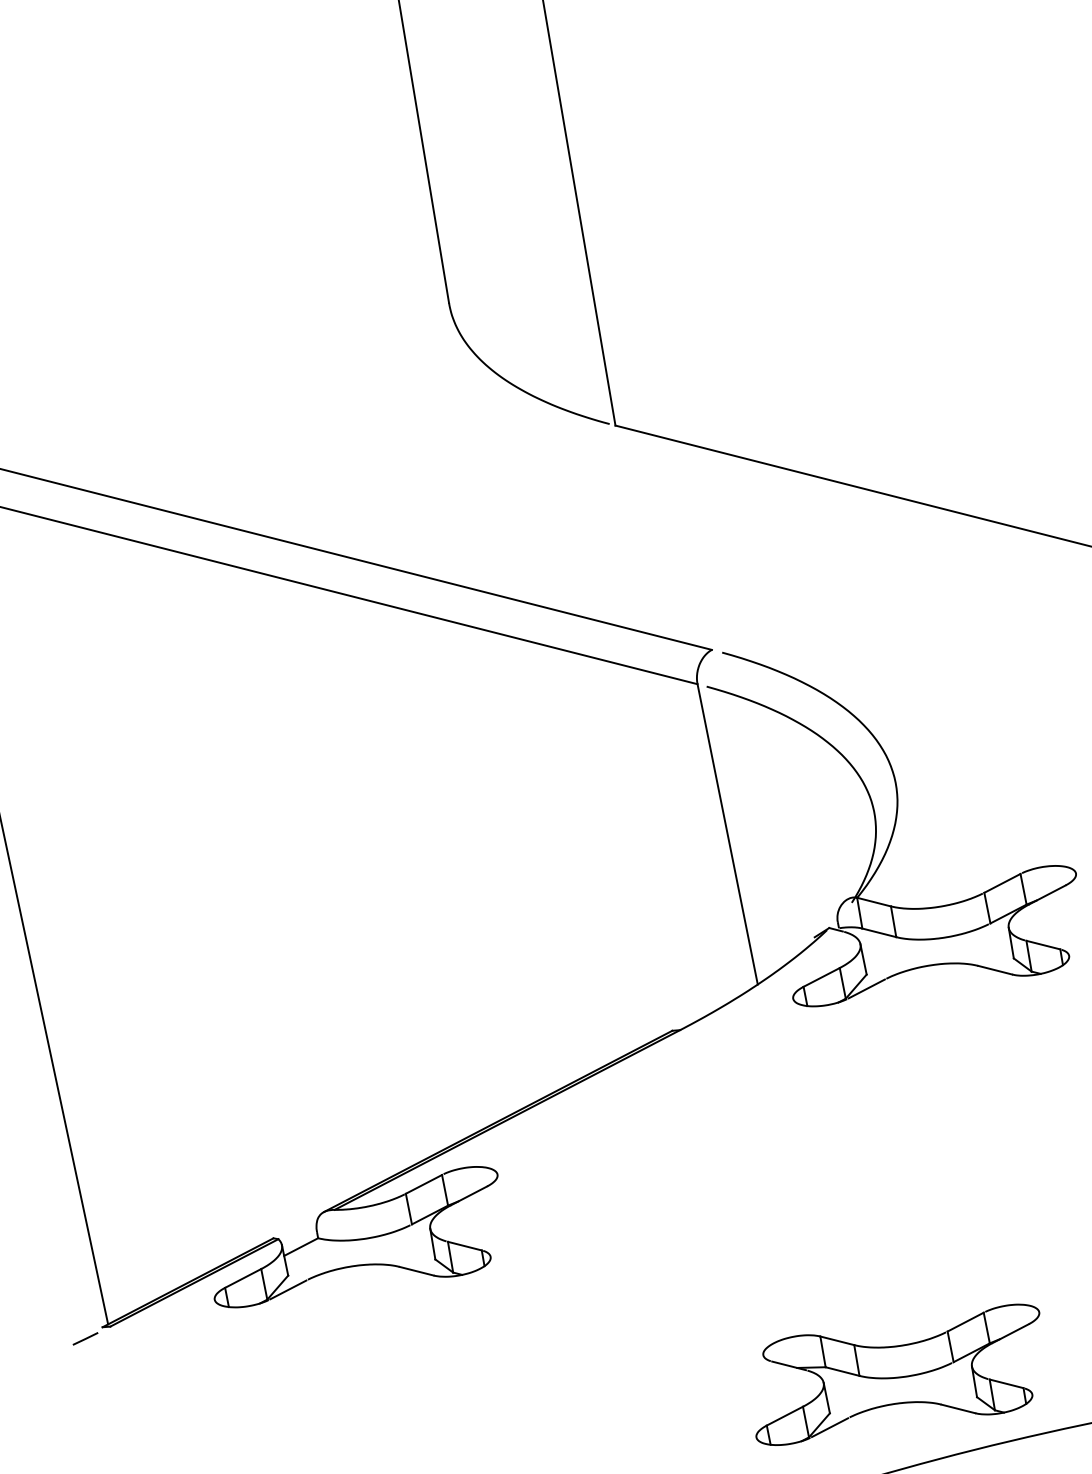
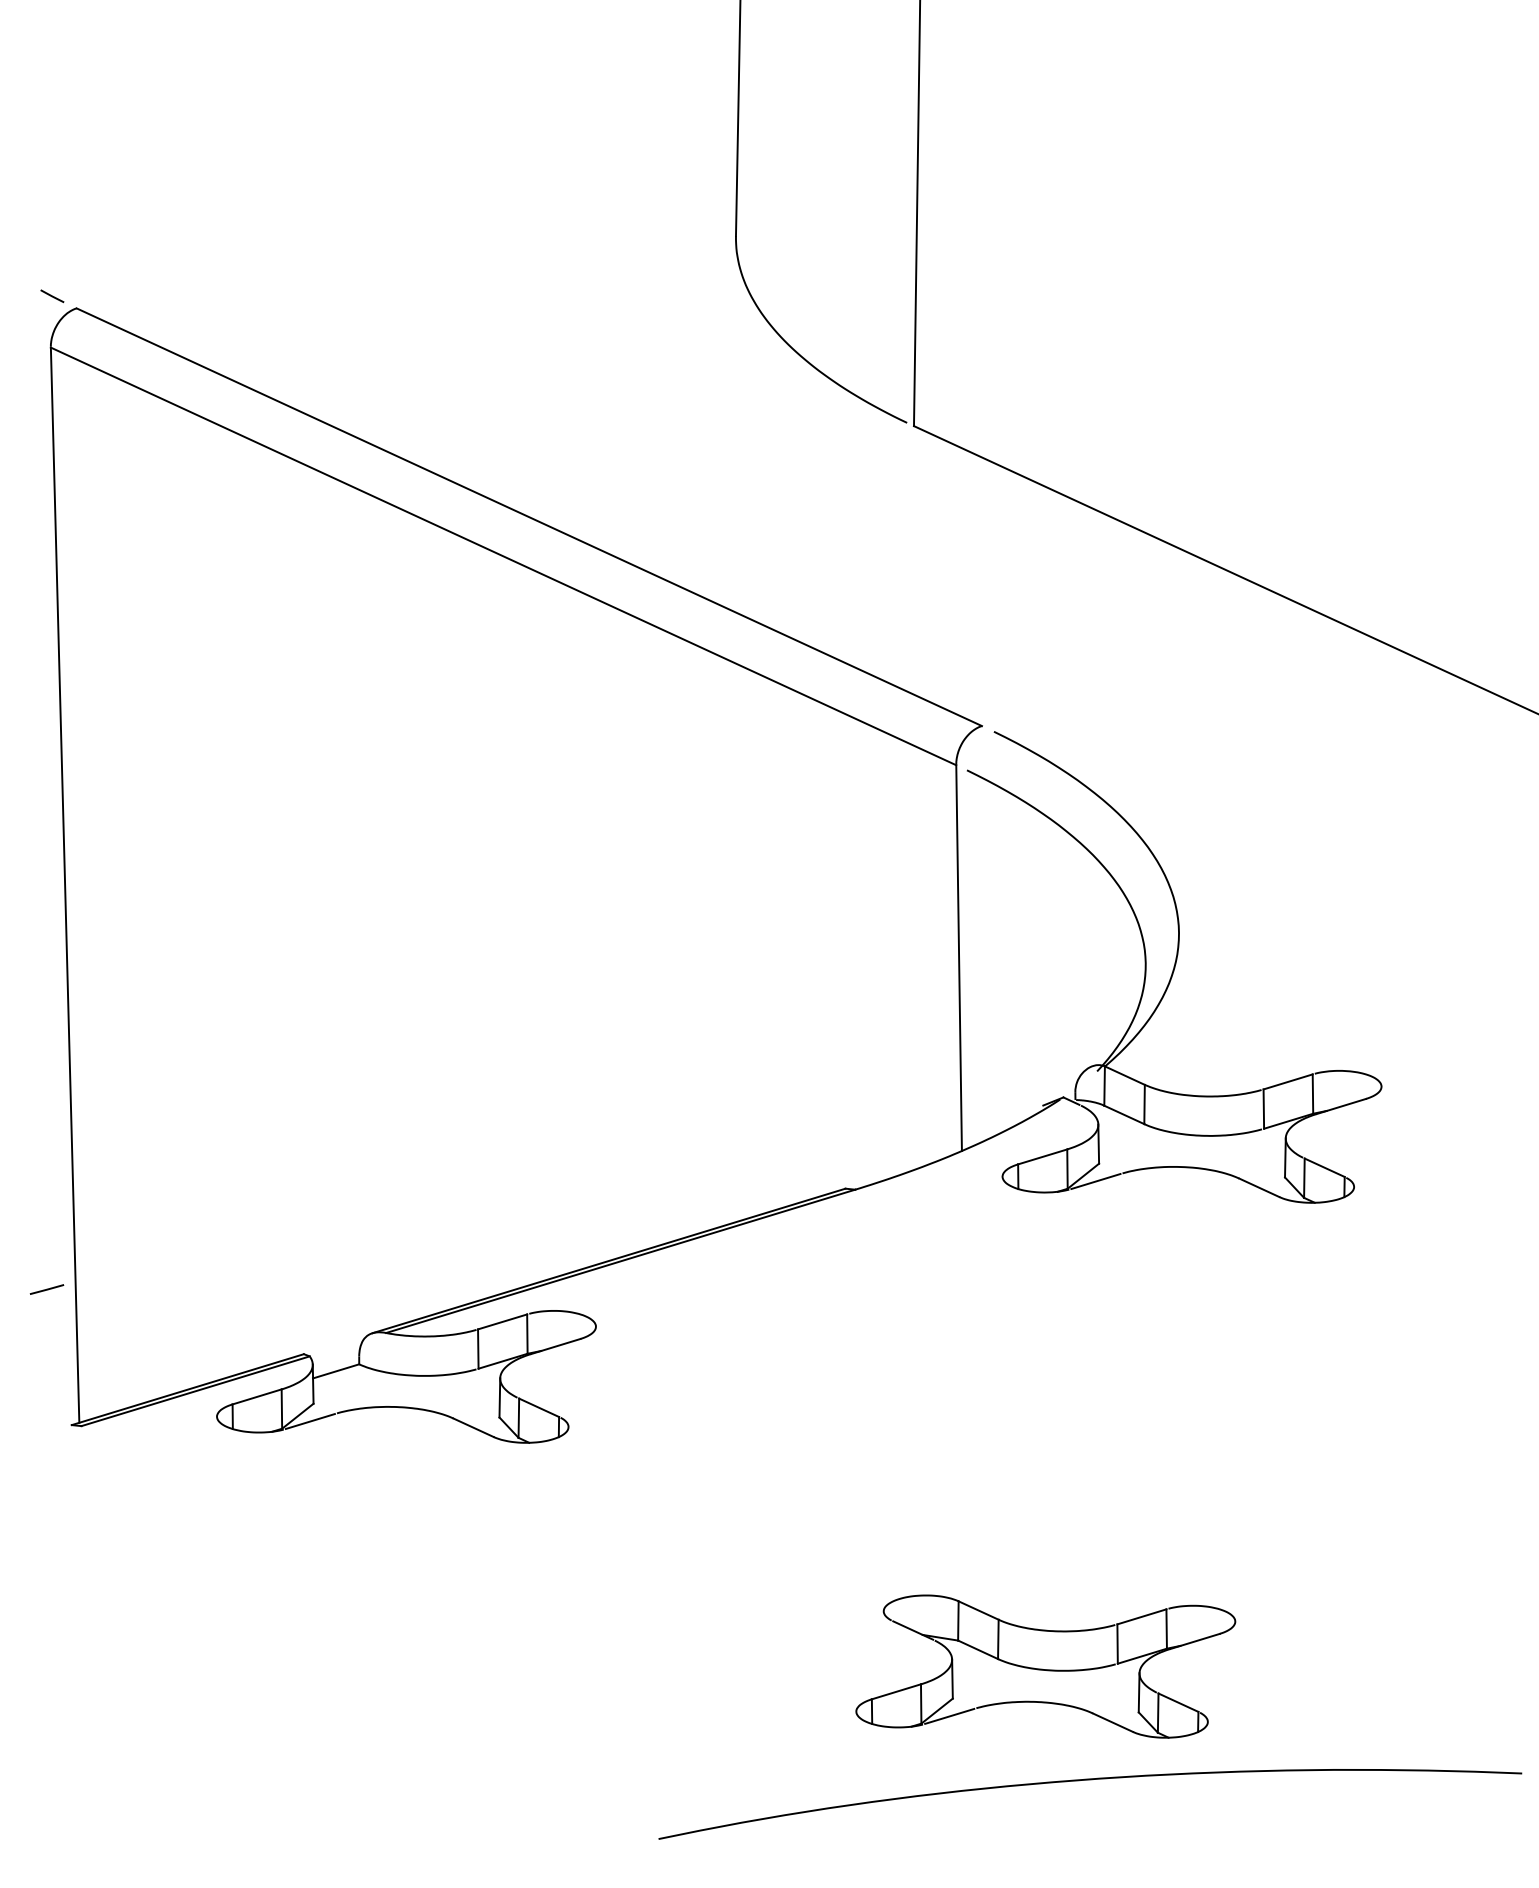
line: (85, 1338) -> (46, 1289), moved

